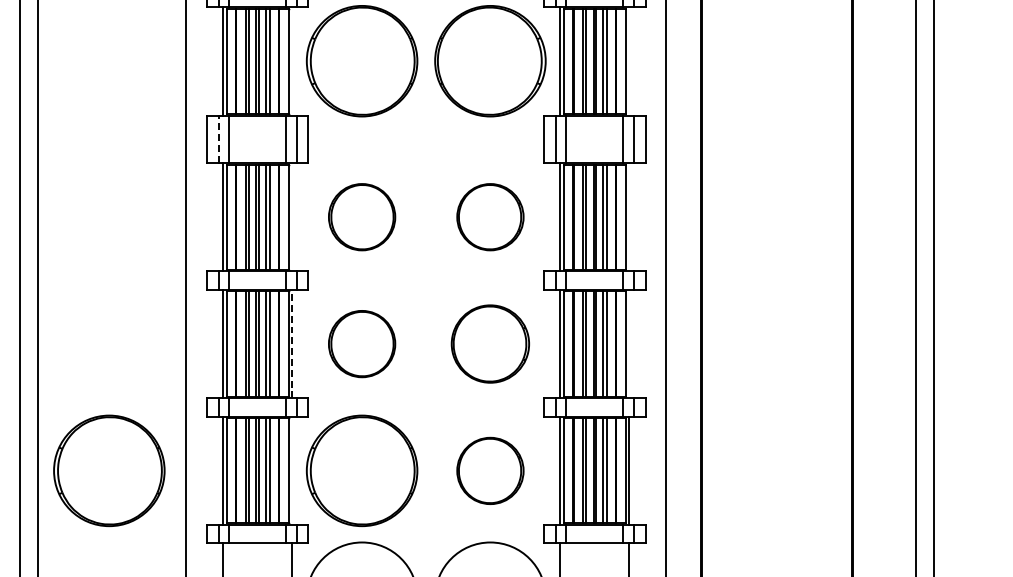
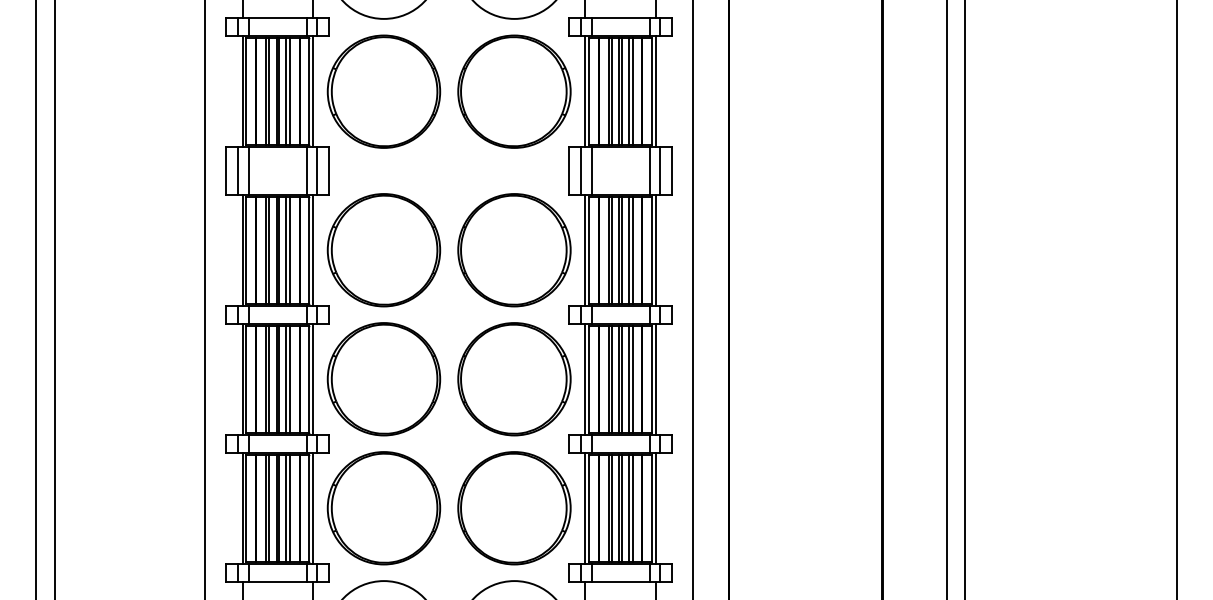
line: (292, 60) -> (313, 91), added
line: (629, 60) -> (655, 91), added
line: (219, 138) -> (238, 170), dashed -> solid
line: (292, 216) -> (313, 249), added
line: (629, 216) -> (655, 249), added
part: (361, 217) -> (383, 250), size x1.67
part: (490, 217) -> (514, 250), size x1.67
line: (292, 343) -> (313, 378), dashed -> solid
line: (629, 343) -> (655, 378), added
part: (361, 344) -> (383, 379), size x1.67
part: (490, 344) -> (514, 379), size x1.43
line: (292, 470) -> (313, 507), added
part: (108, 471) -> (126, 508), removed
part: (490, 471) -> (514, 508), size x1.67

